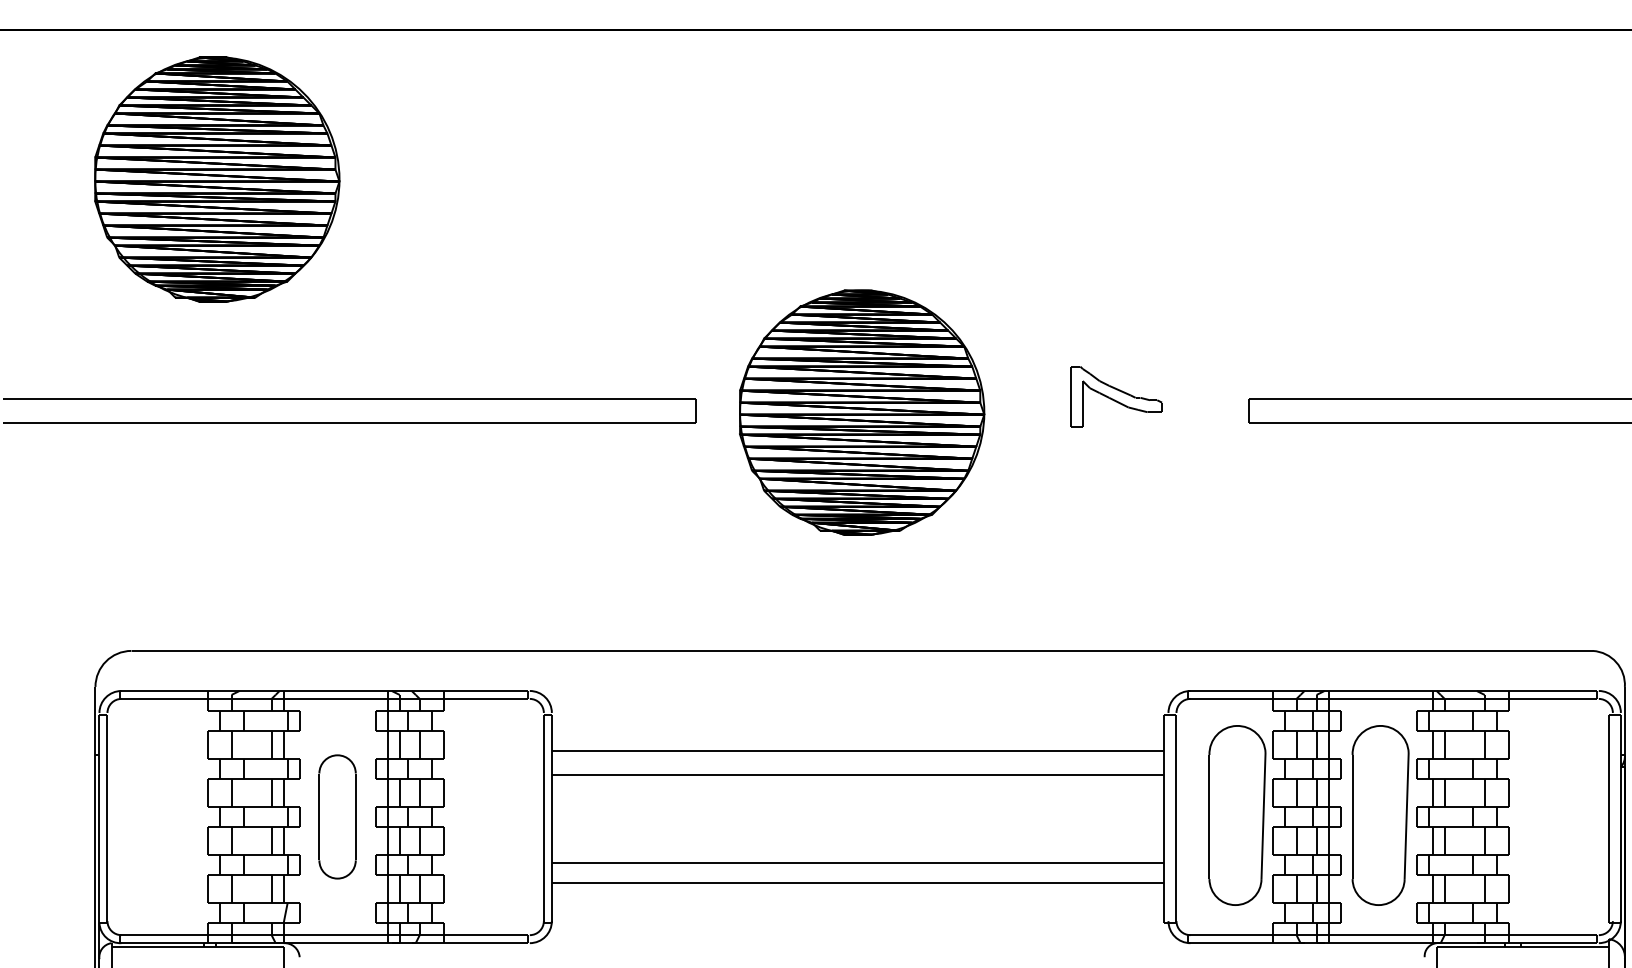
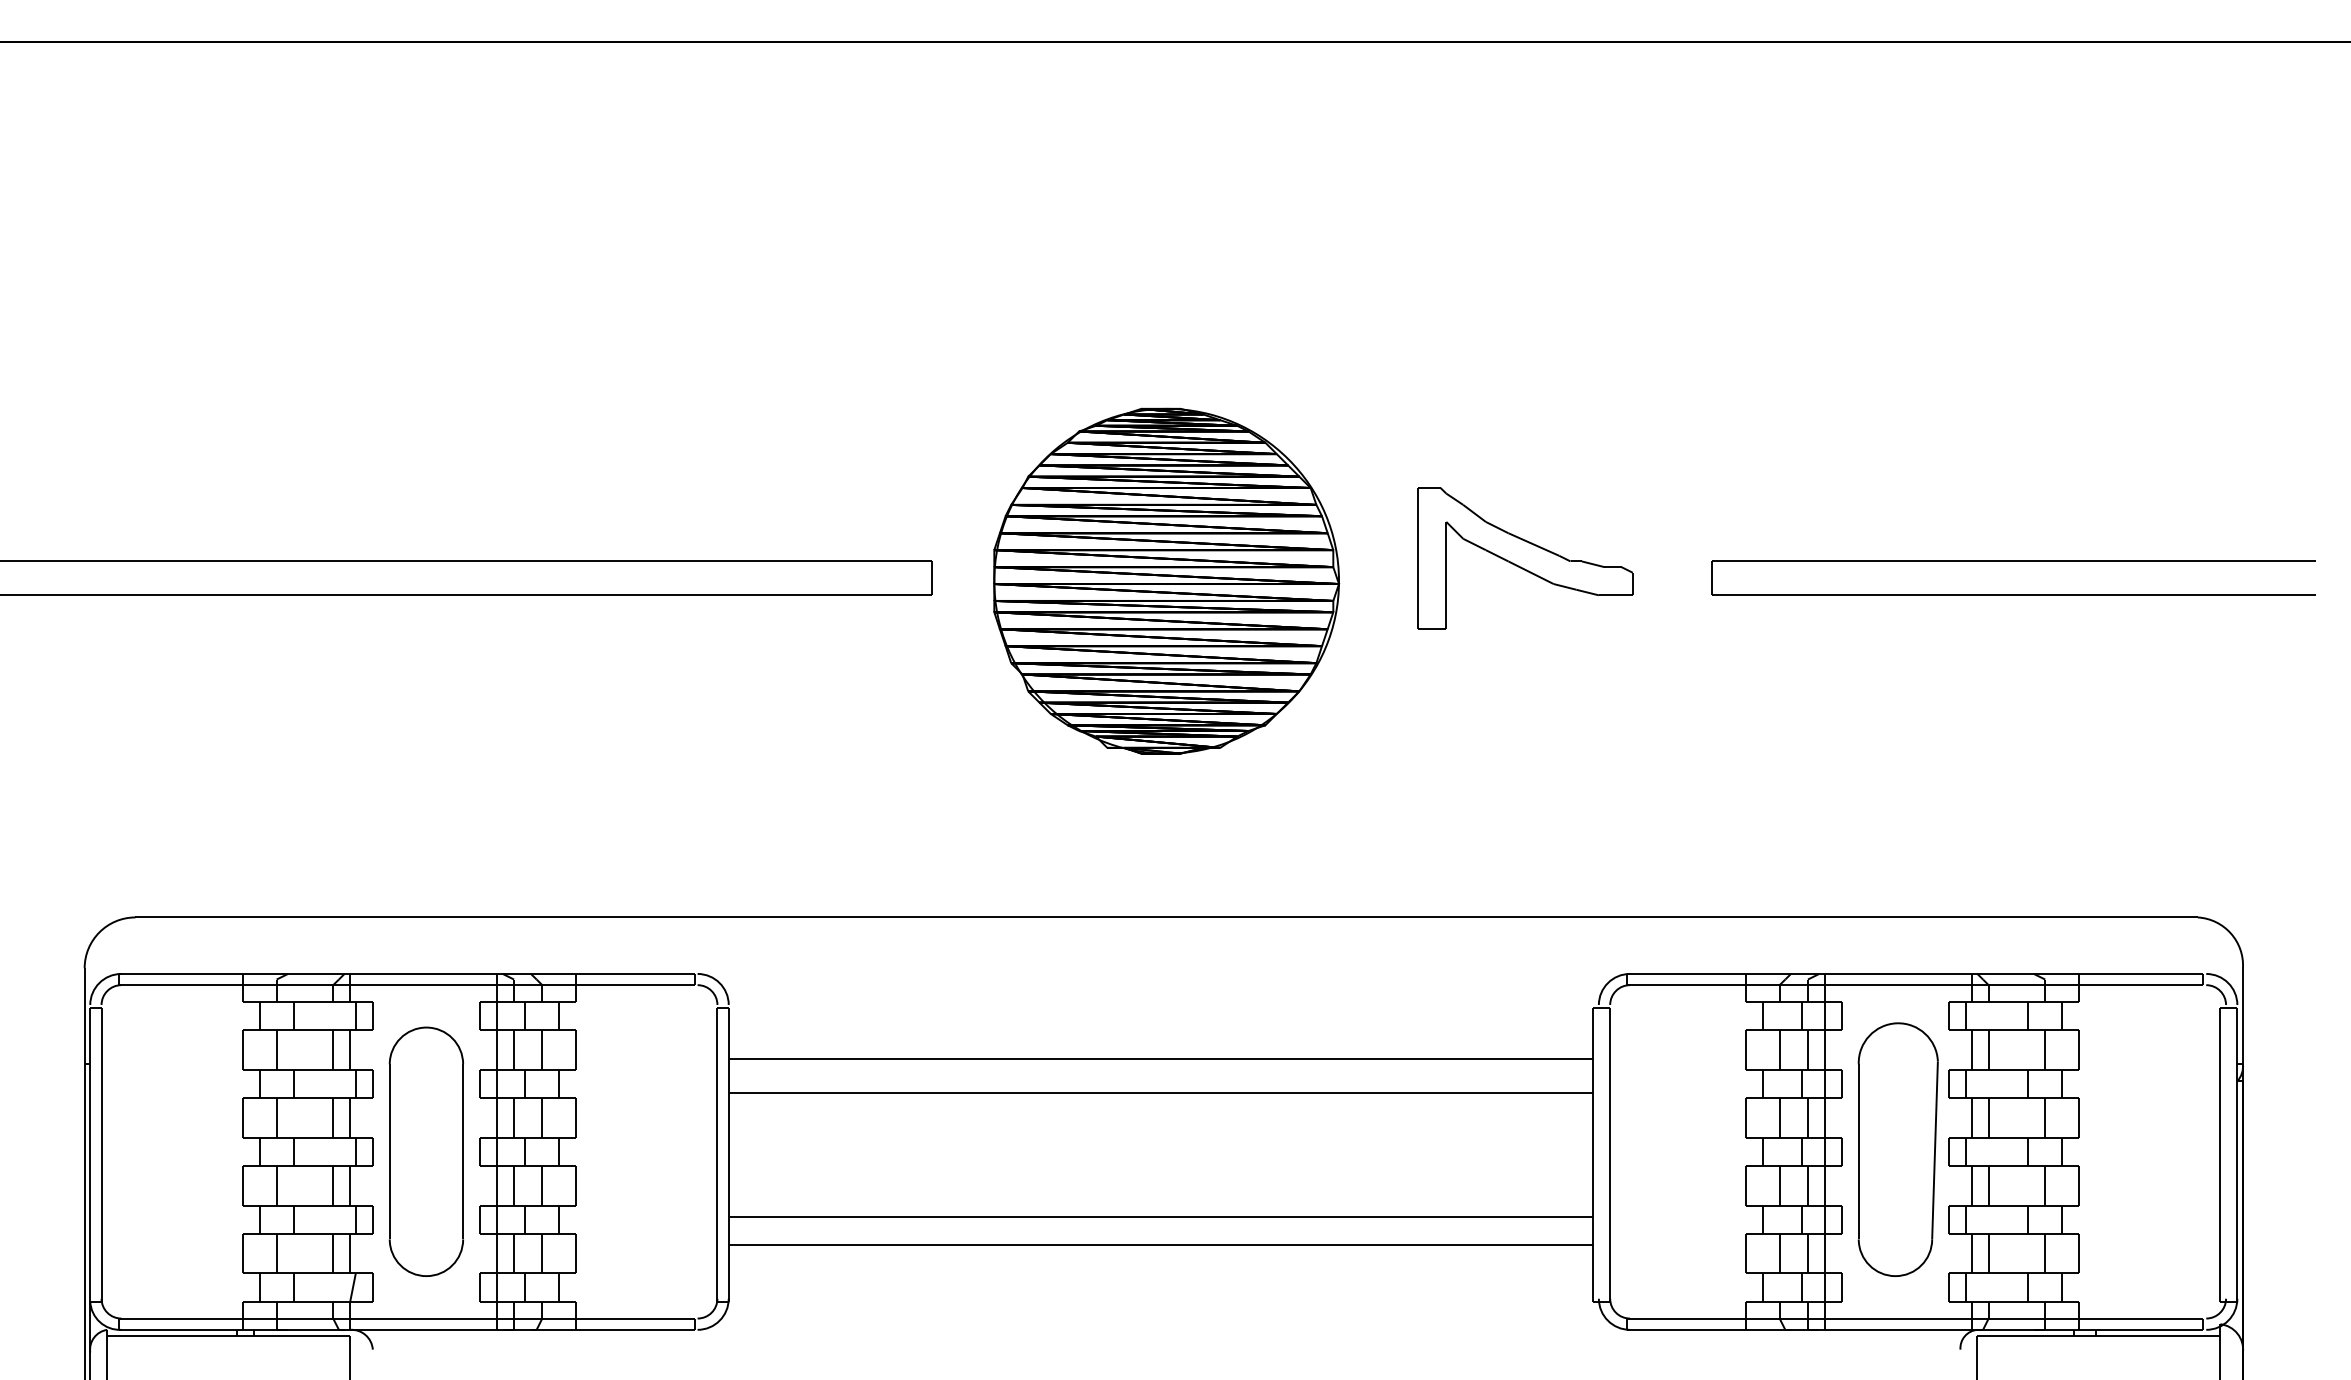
part: (217, 179) -> (256, 251), removed
part: (1116, 396) -> (1525, 558), size x1.67
part: (1236, 815) -> (1695, 1149), removed
part: (337, 816) -> (425, 1151), size x1.43

